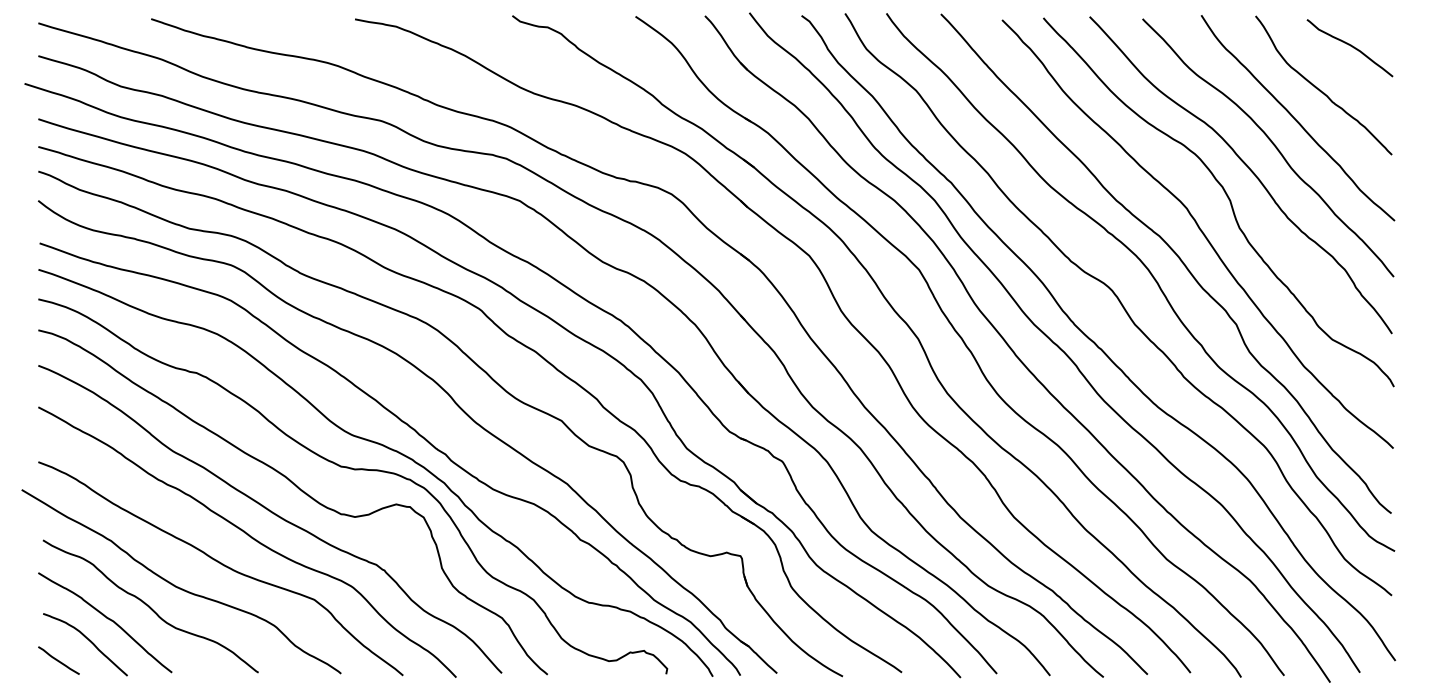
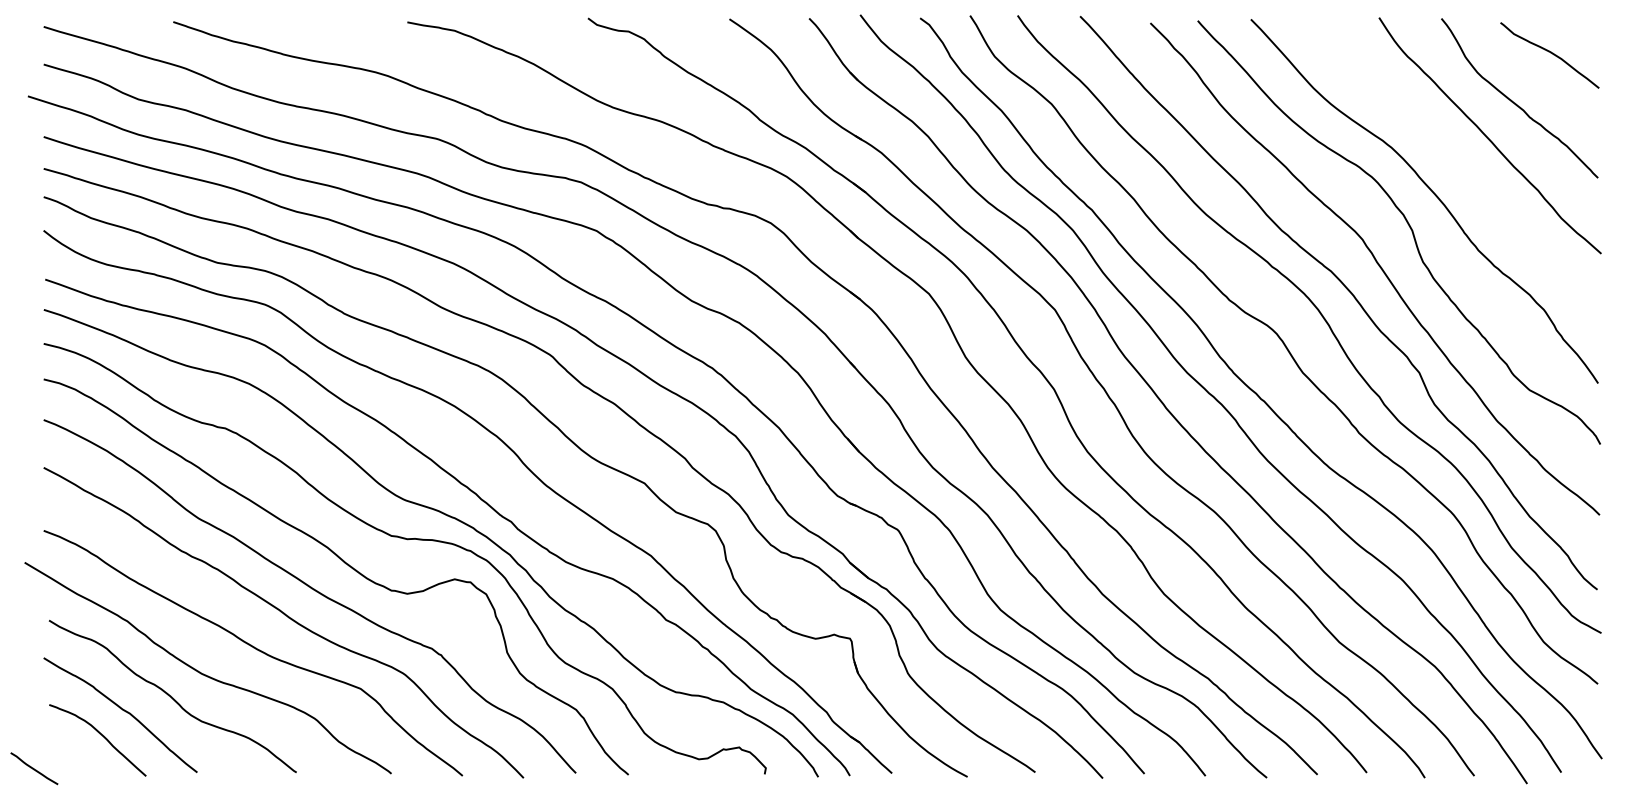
curve: (1272, 144) -> (1460, 165), removed
line: (59, 660) -> (34, 768), moved

